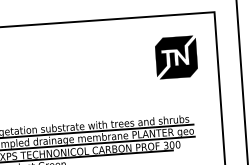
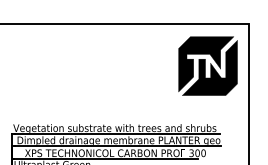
part: (175, 56) -> (207, 65), size x1.43

